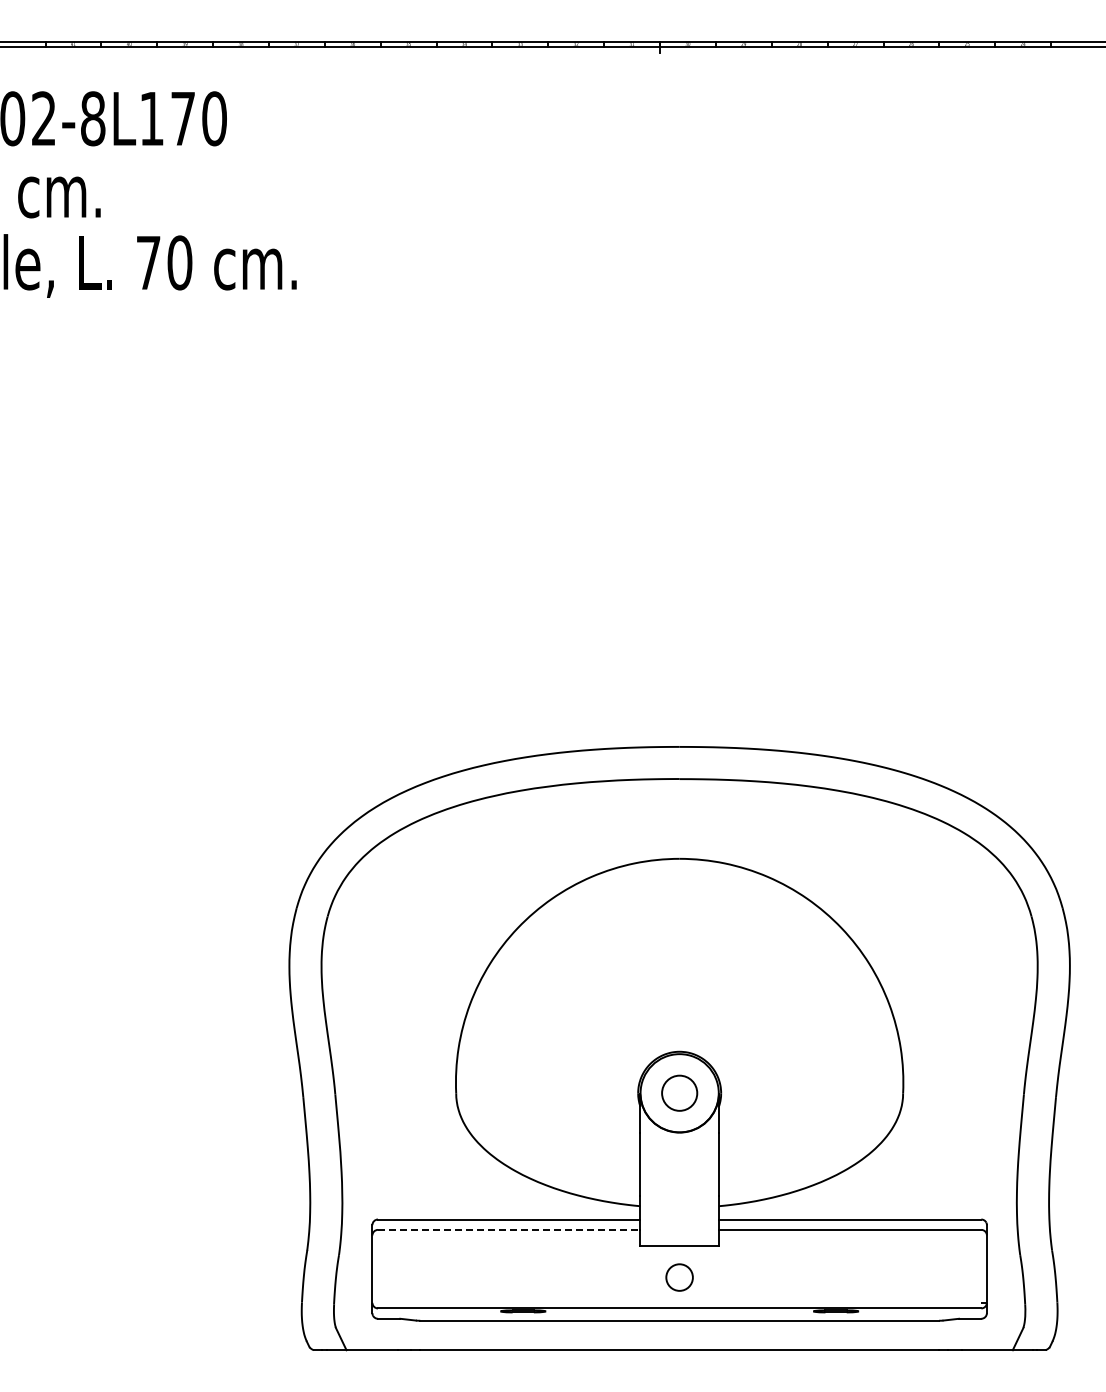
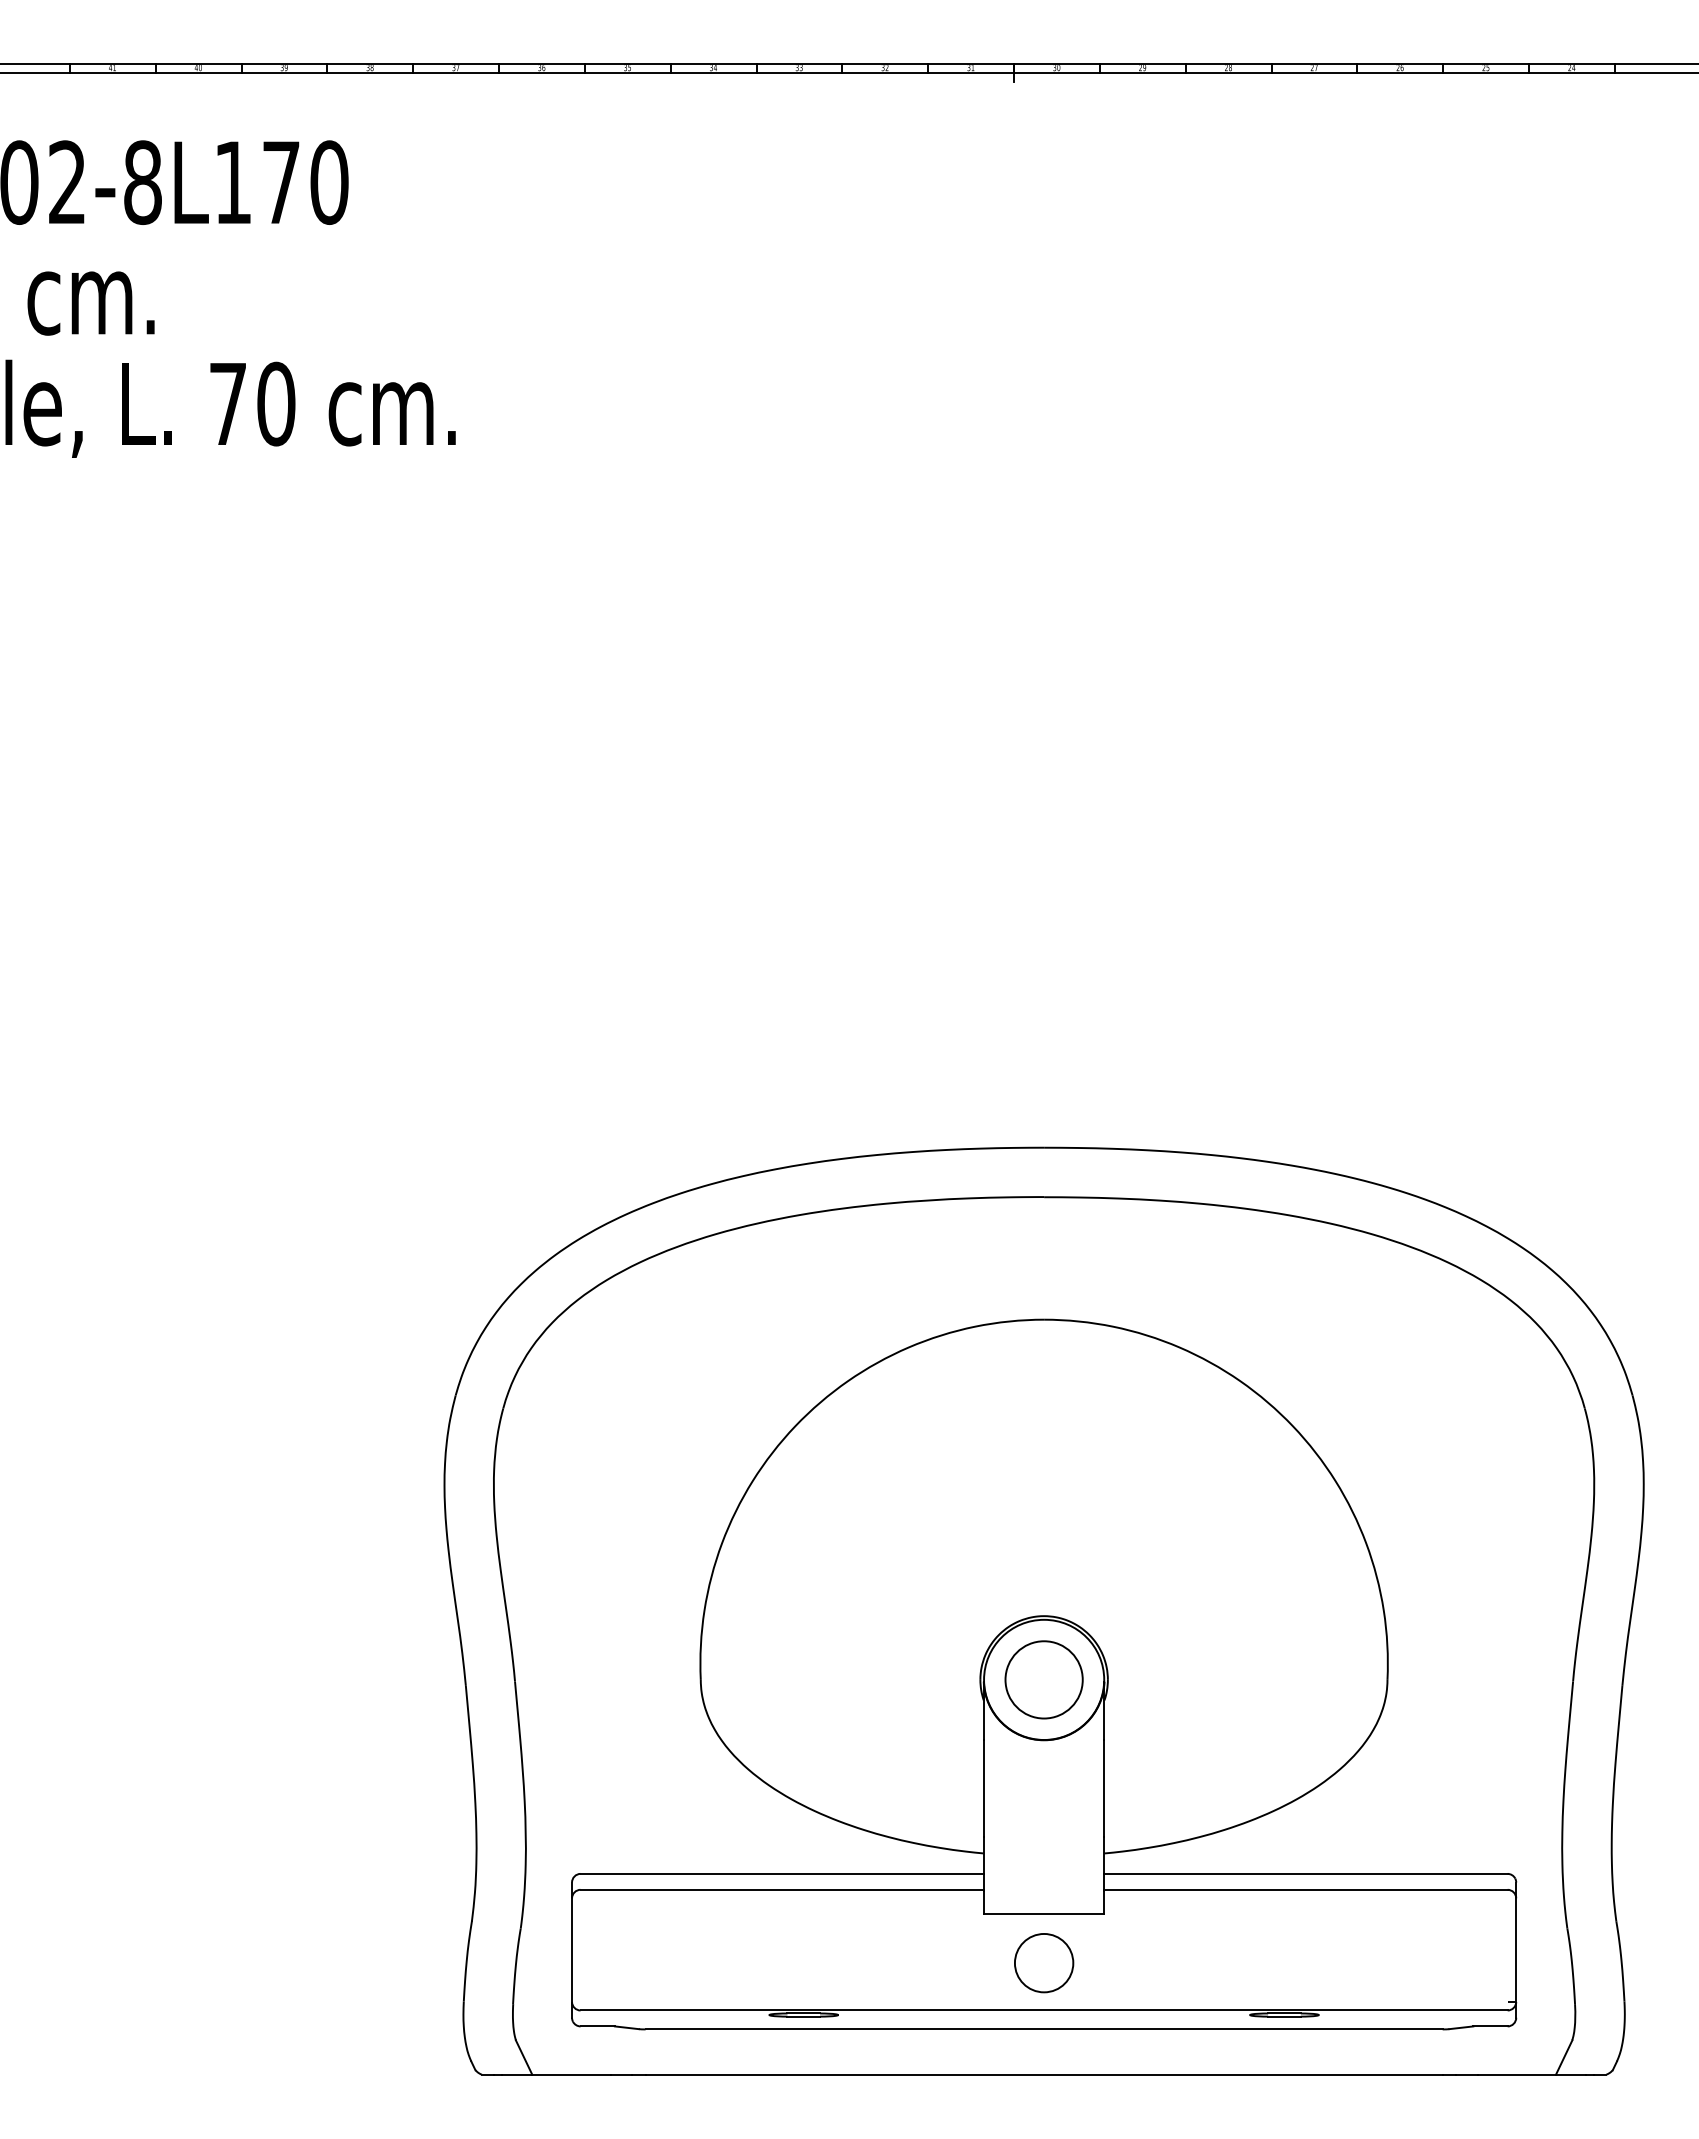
circle: (679, 1093) -> (1043, 1680), size x1.43
line: (509, 1229) -> (782, 1889), dashed -> solid
circle: (679, 1277) -> (1043, 1962), size x1.43

